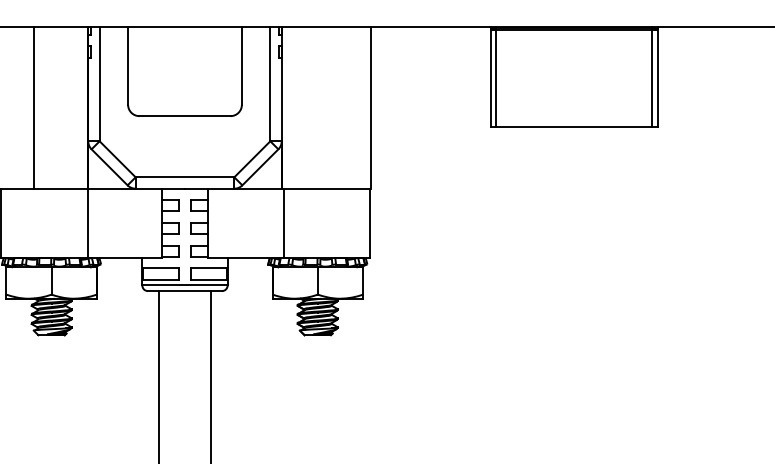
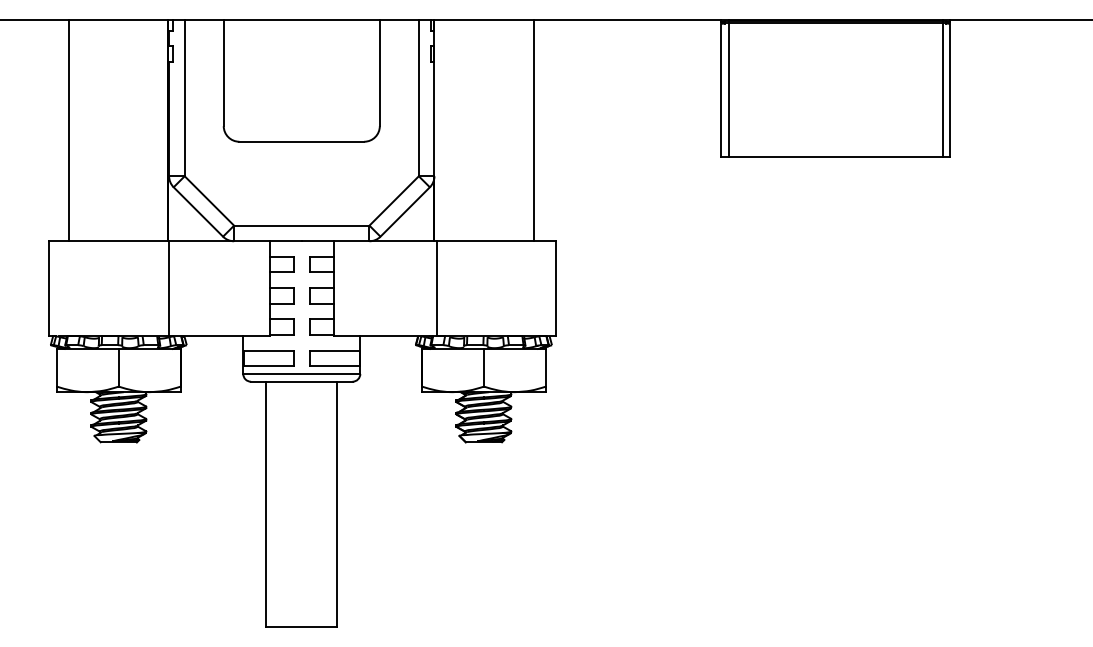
line: (34, 107) -> (69, 130), moved
line: (370, 107) -> (533, 130), moved

